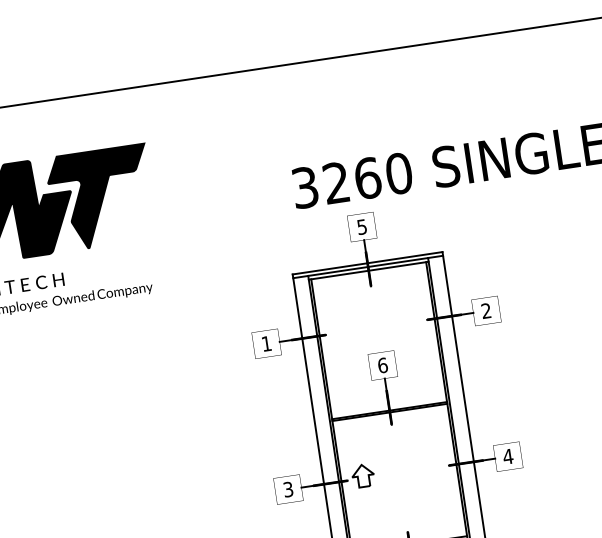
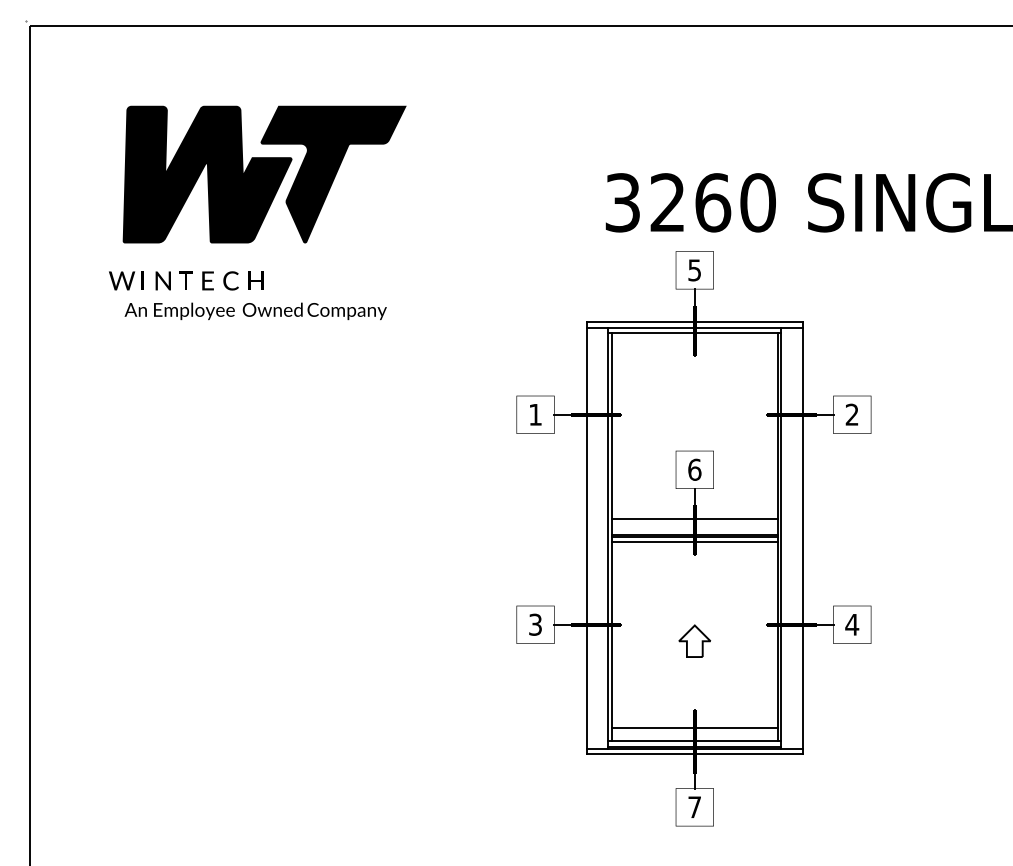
line: (387, 400) -> (694, 519), added
line: (390, 415) -> (694, 541), added
part: (362, 475) -> (694, 640), moved

